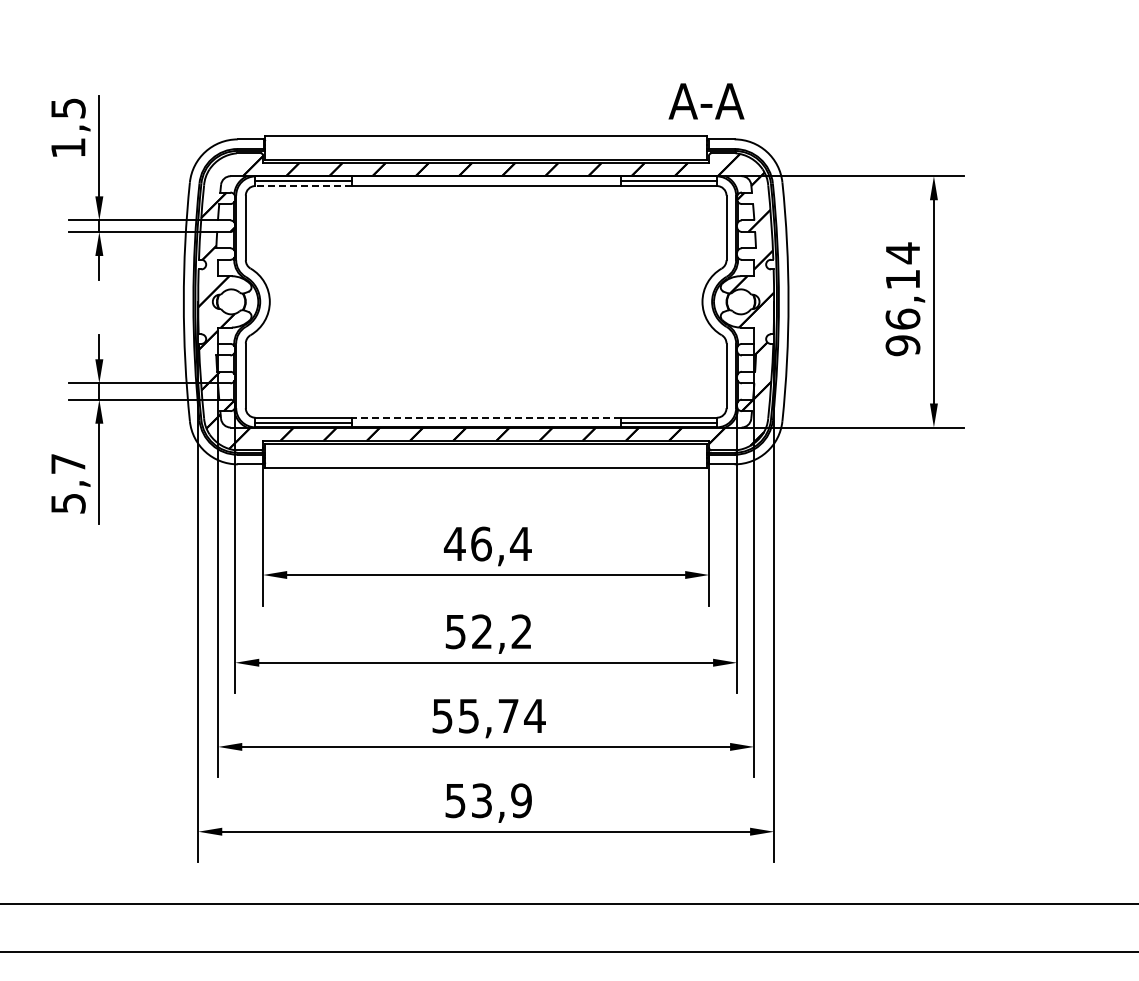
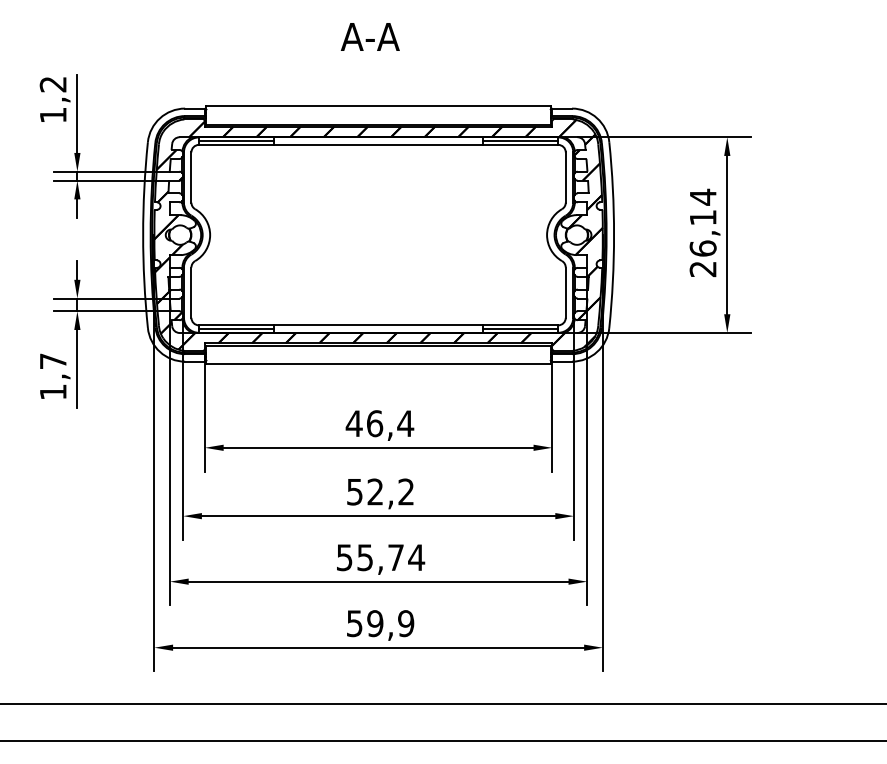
text: (706, 101) -> (370, 37), moved
text: (68, 108) -> (53, 84), 1,5 -> 1,2
line: (303, 186) -> (236, 145), dashed -> solid
text: (902, 345) -> (702, 269), 96,14 -> 26,14
line: (486, 417) -> (378, 325), dashed -> solid
text: (68, 503) -> (53, 392), 5,7 -> 1,7
text: (481, 800) -> (374, 623), 53,9 -> 59,9

